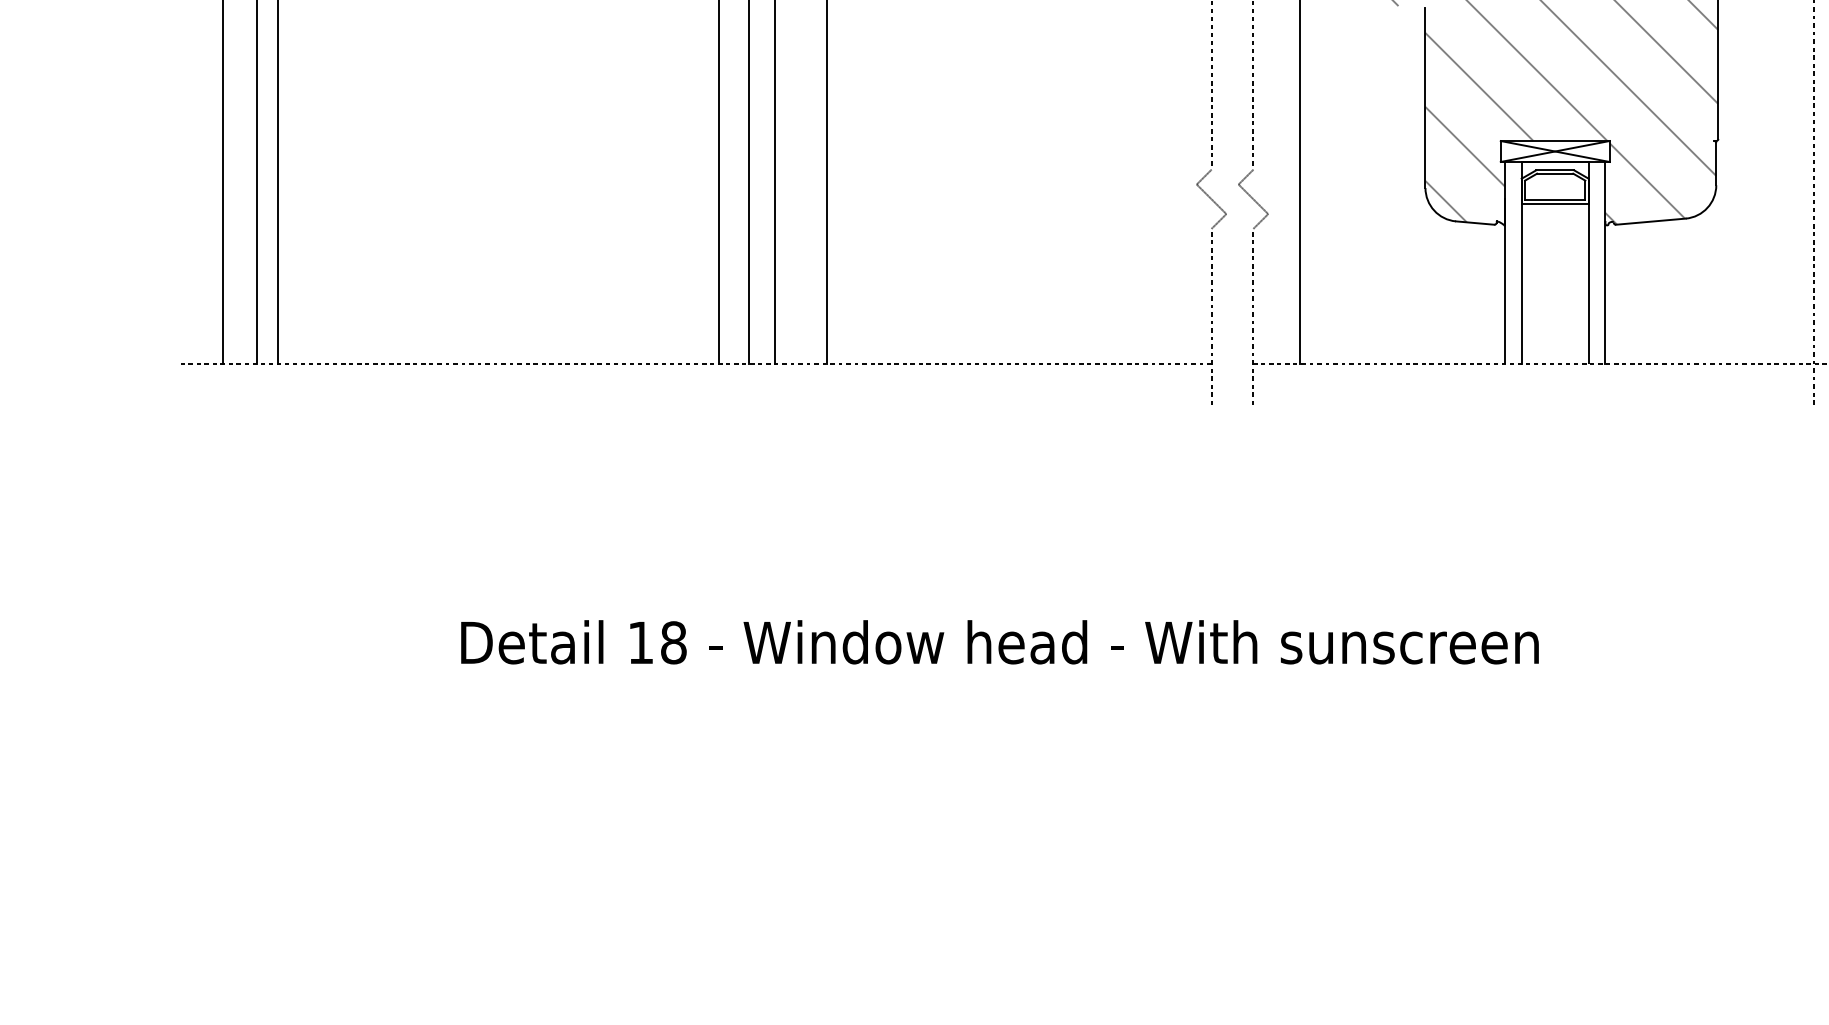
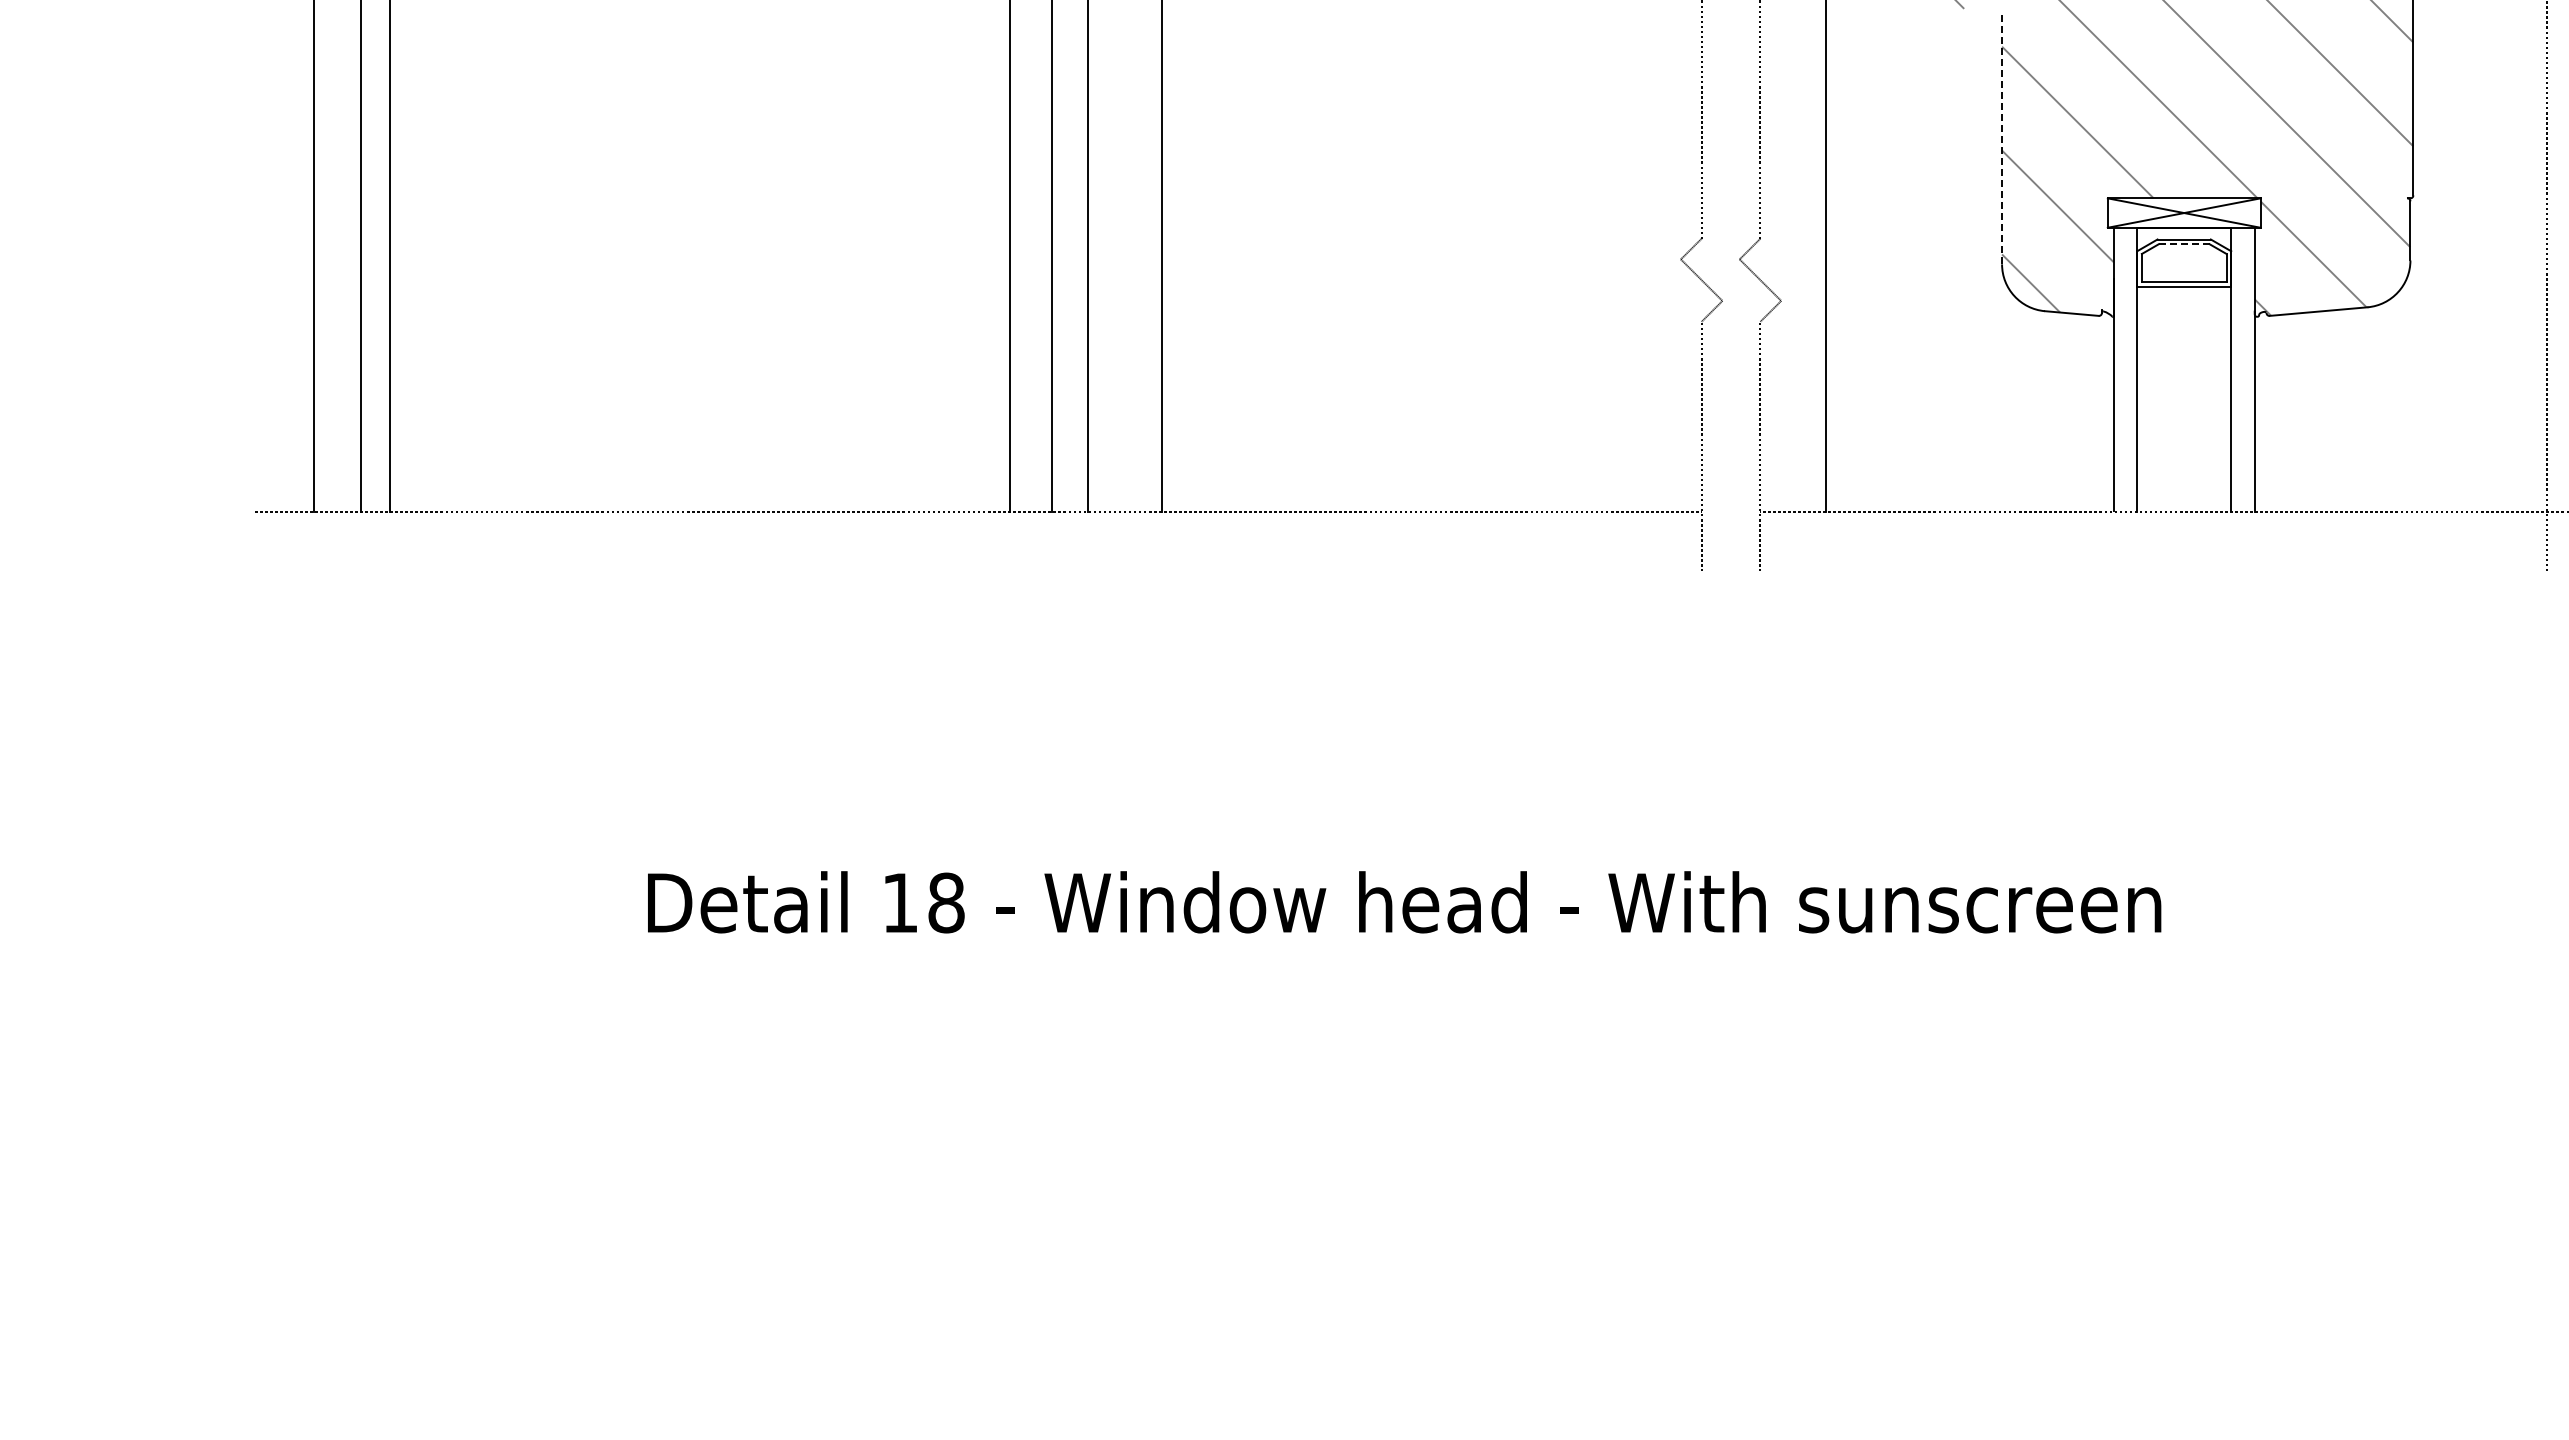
line: (1425, 97) -> (2002, 137), solid -> dashed
line: (1555, 173) -> (2184, 244), solid -> dashed

